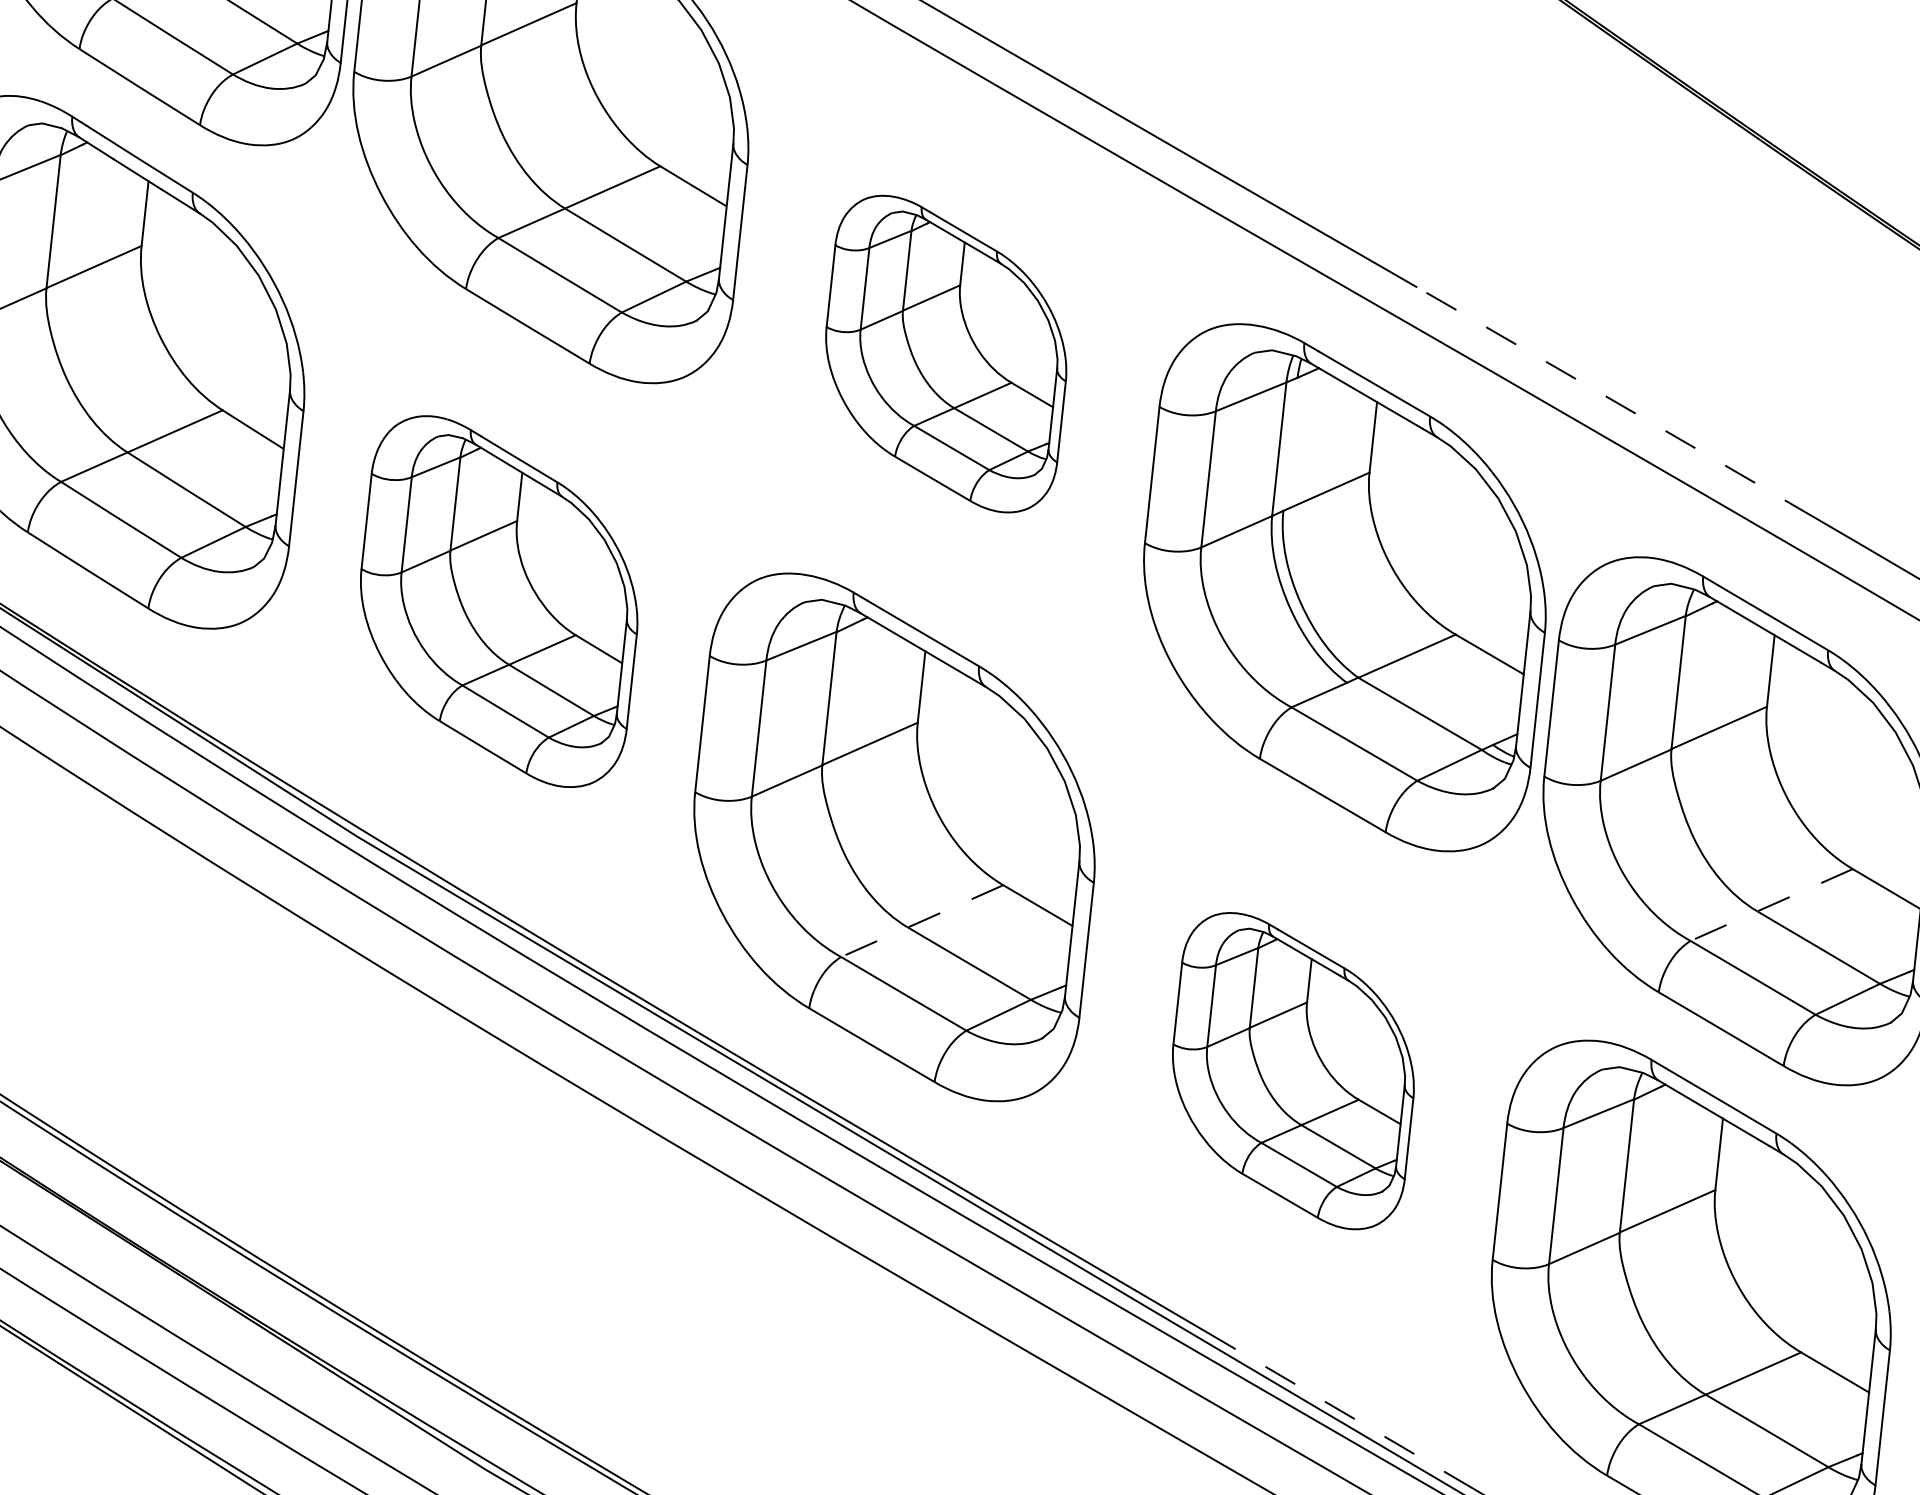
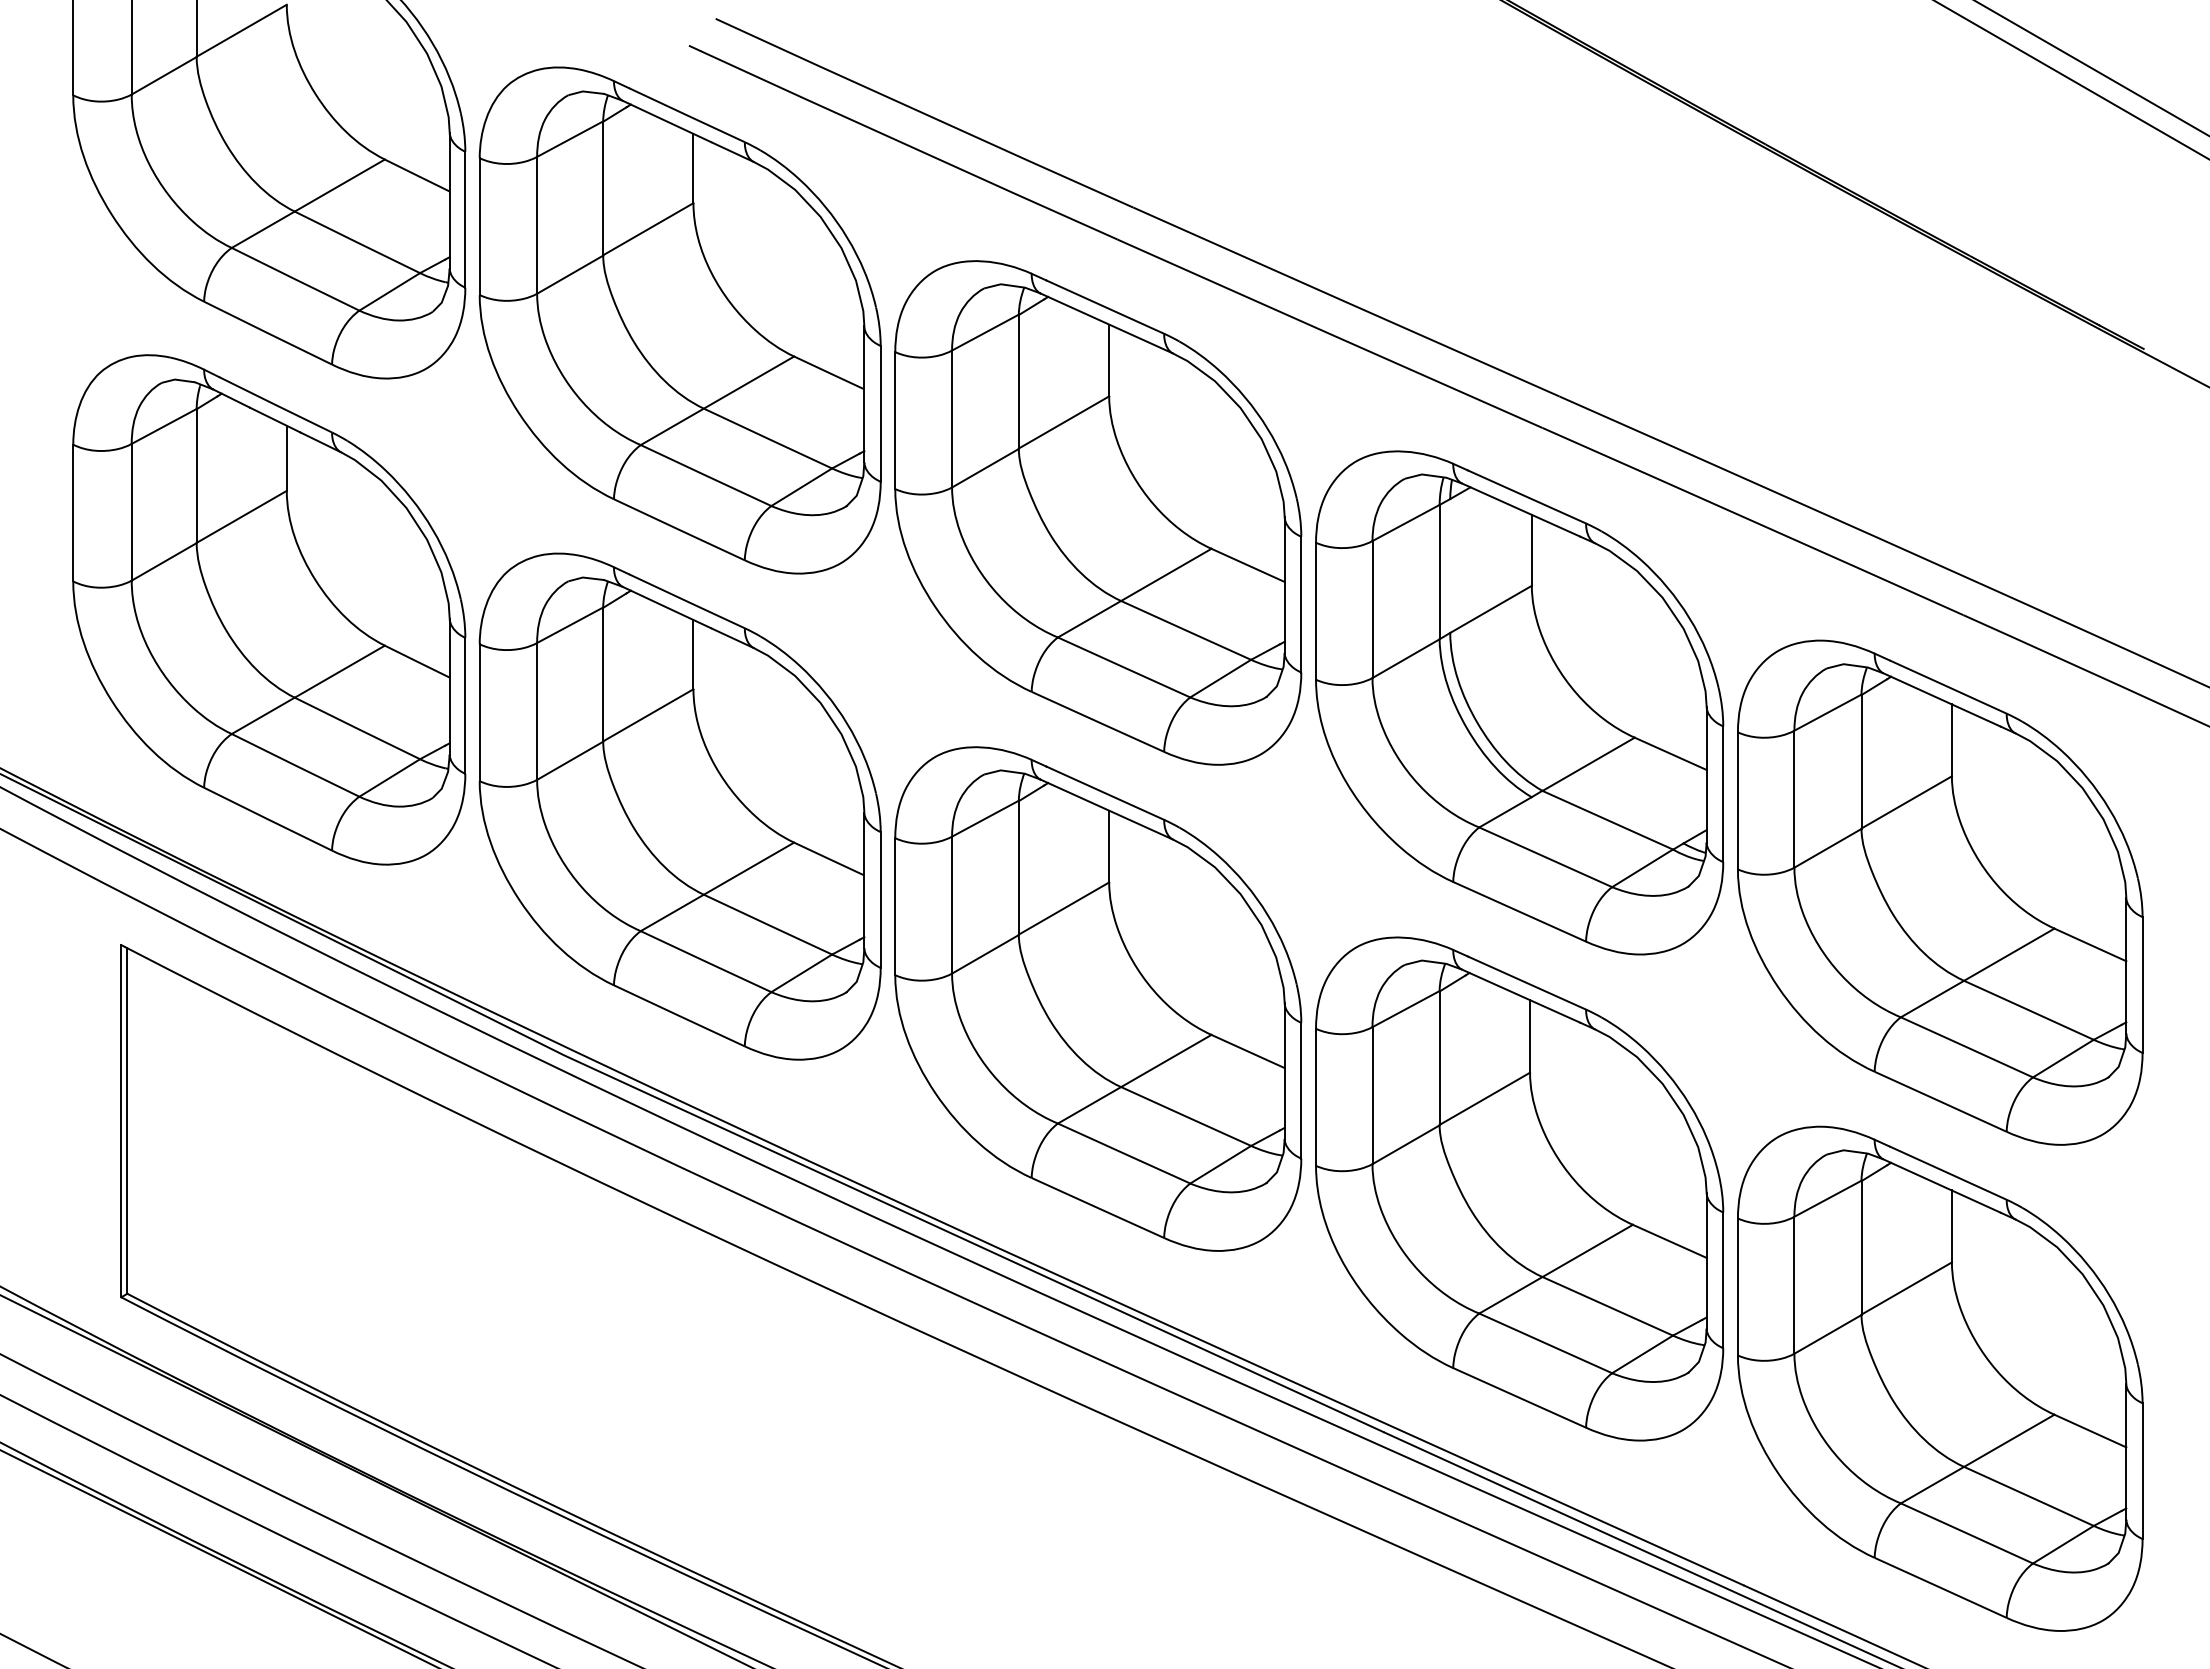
part: (946, 353) -> (1098, 512), size x1.67
arc: (1616, 402) -> (1769, 489), dashed -> solid
part: (498, 601) -> (679, 806), size x1.43
line: (1771, 904) -> (1977, 972), dashed -> solid
line: (921, 921) -> (1134, 1079), dashed -> solid
part: (1293, 1070) -> (1519, 1188), size x1.67
line: (1345, 1413) -> (1607, 1523), dashed -> solid

